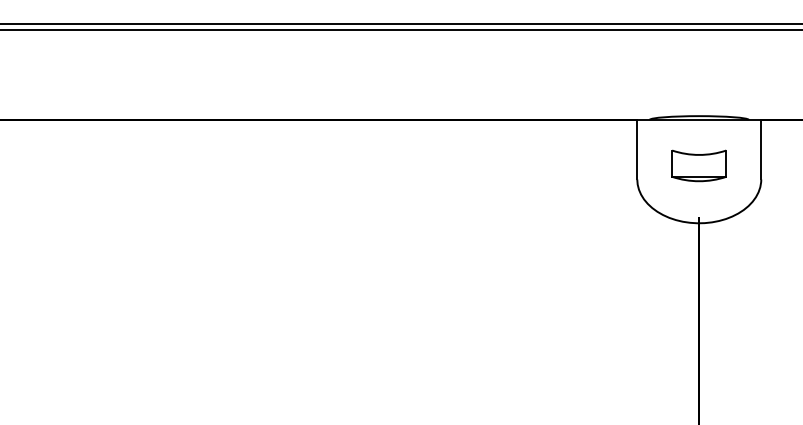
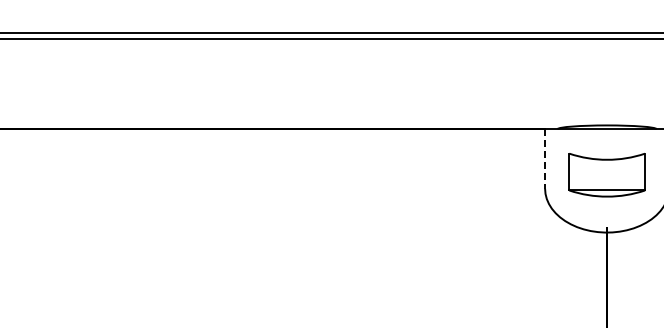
line: (637, 149) -> (545, 158), solid -> dashed
part: (698, 165) -> (606, 174), size x1.4

